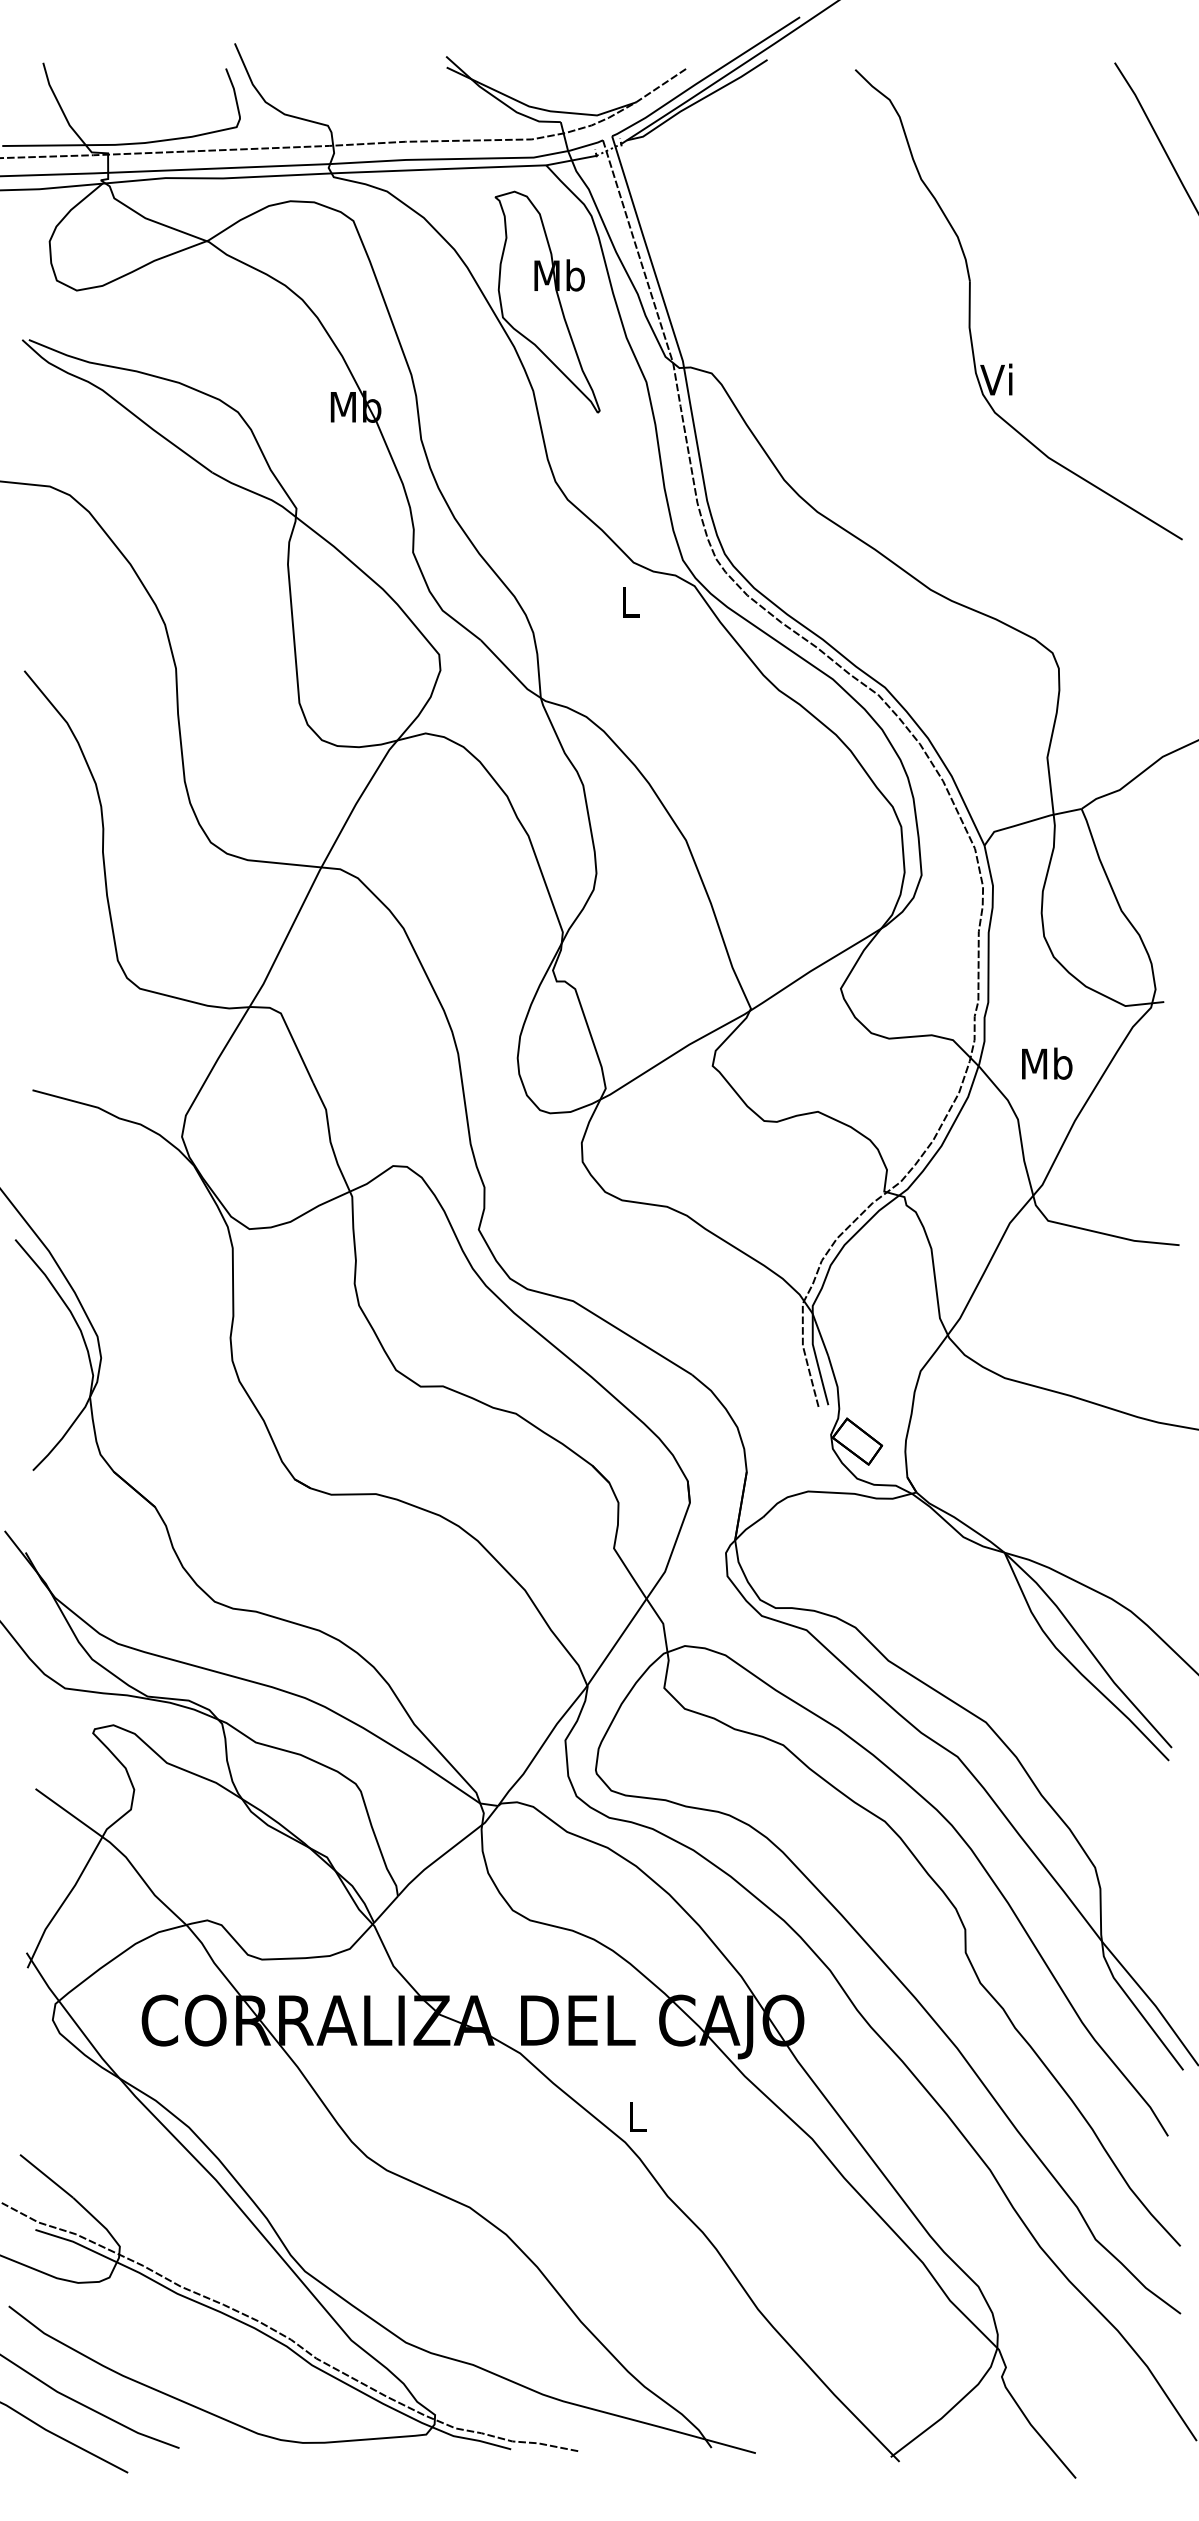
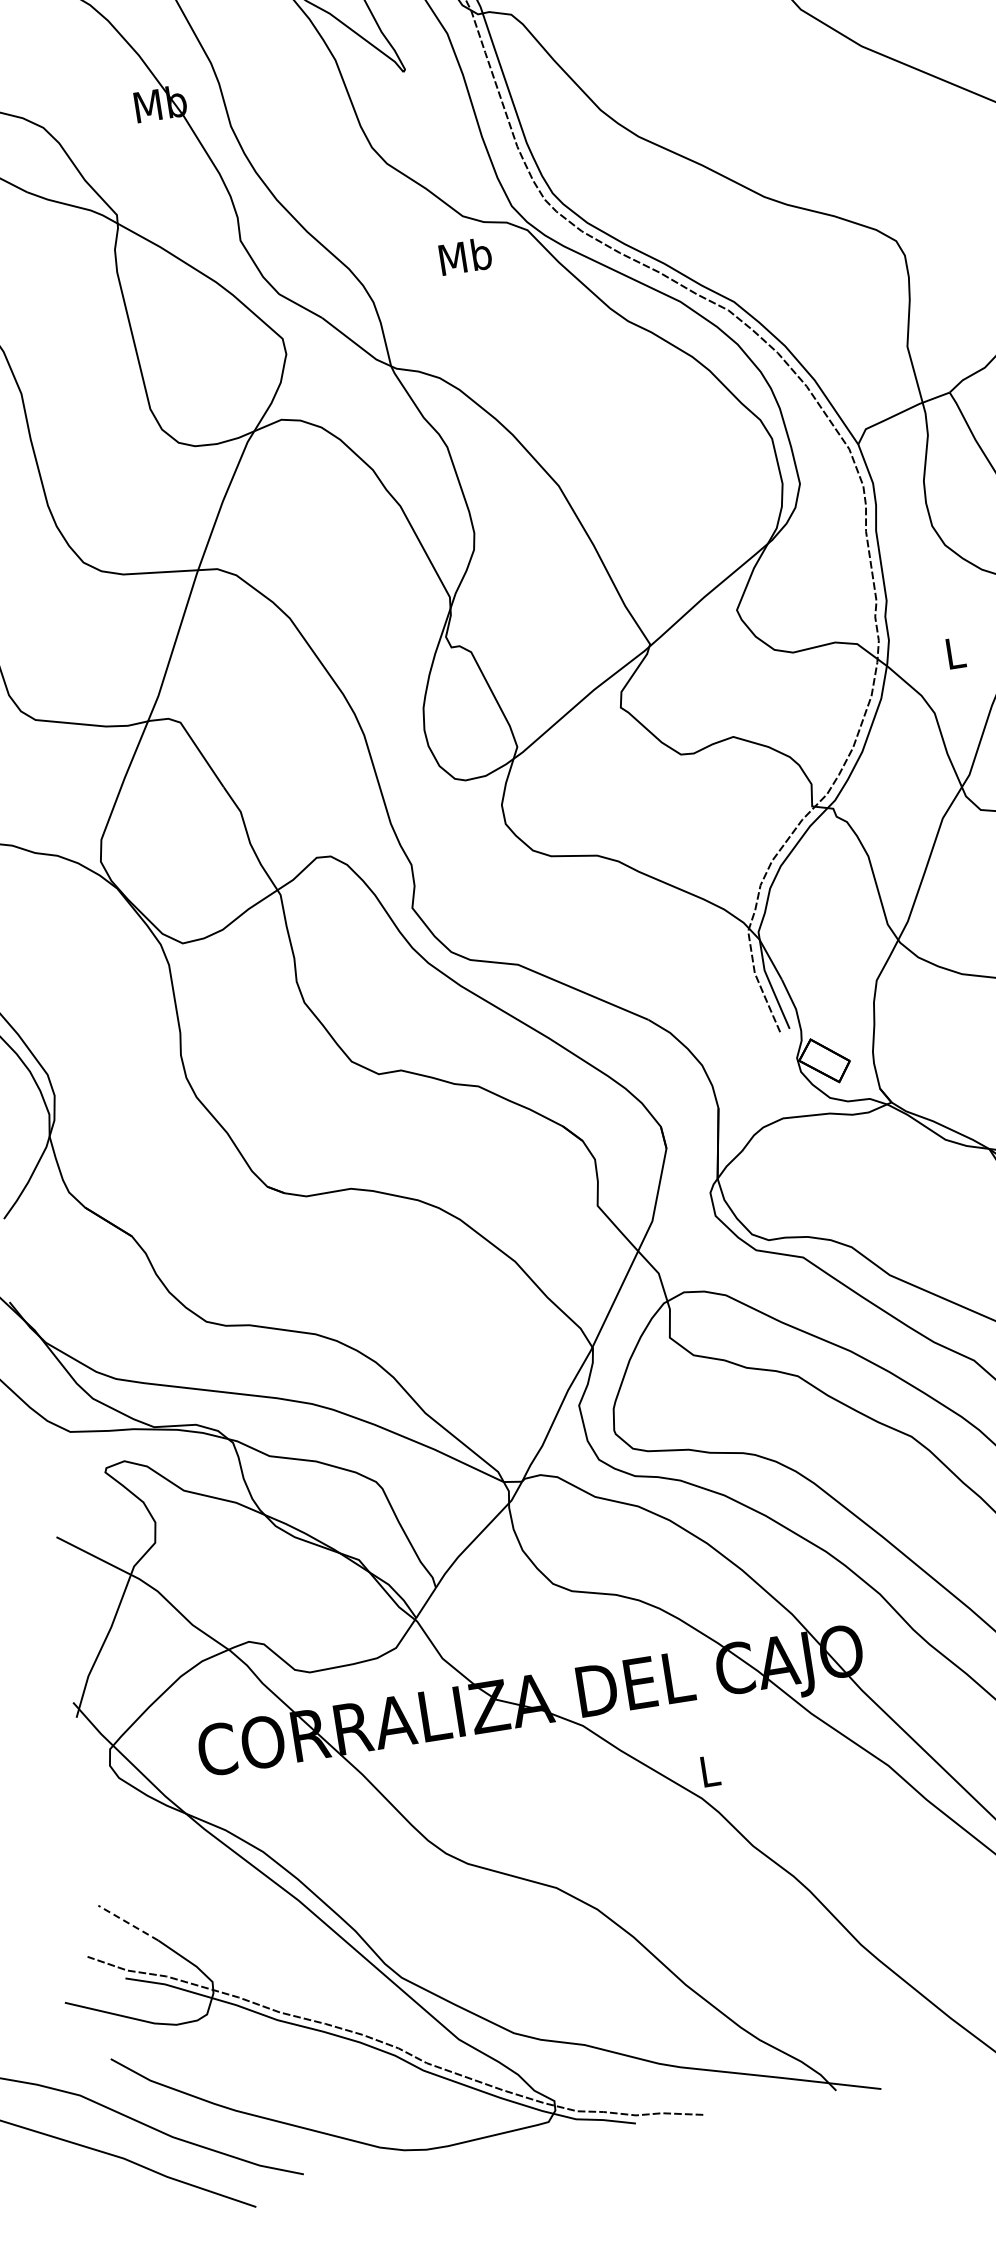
text: (630, 602) -> (465, 256), L -> Mb
text: (1047, 1063) -> (955, 652), Mb -> L
line: (46, 2175) -> (128, 1922), solid -> dashed

